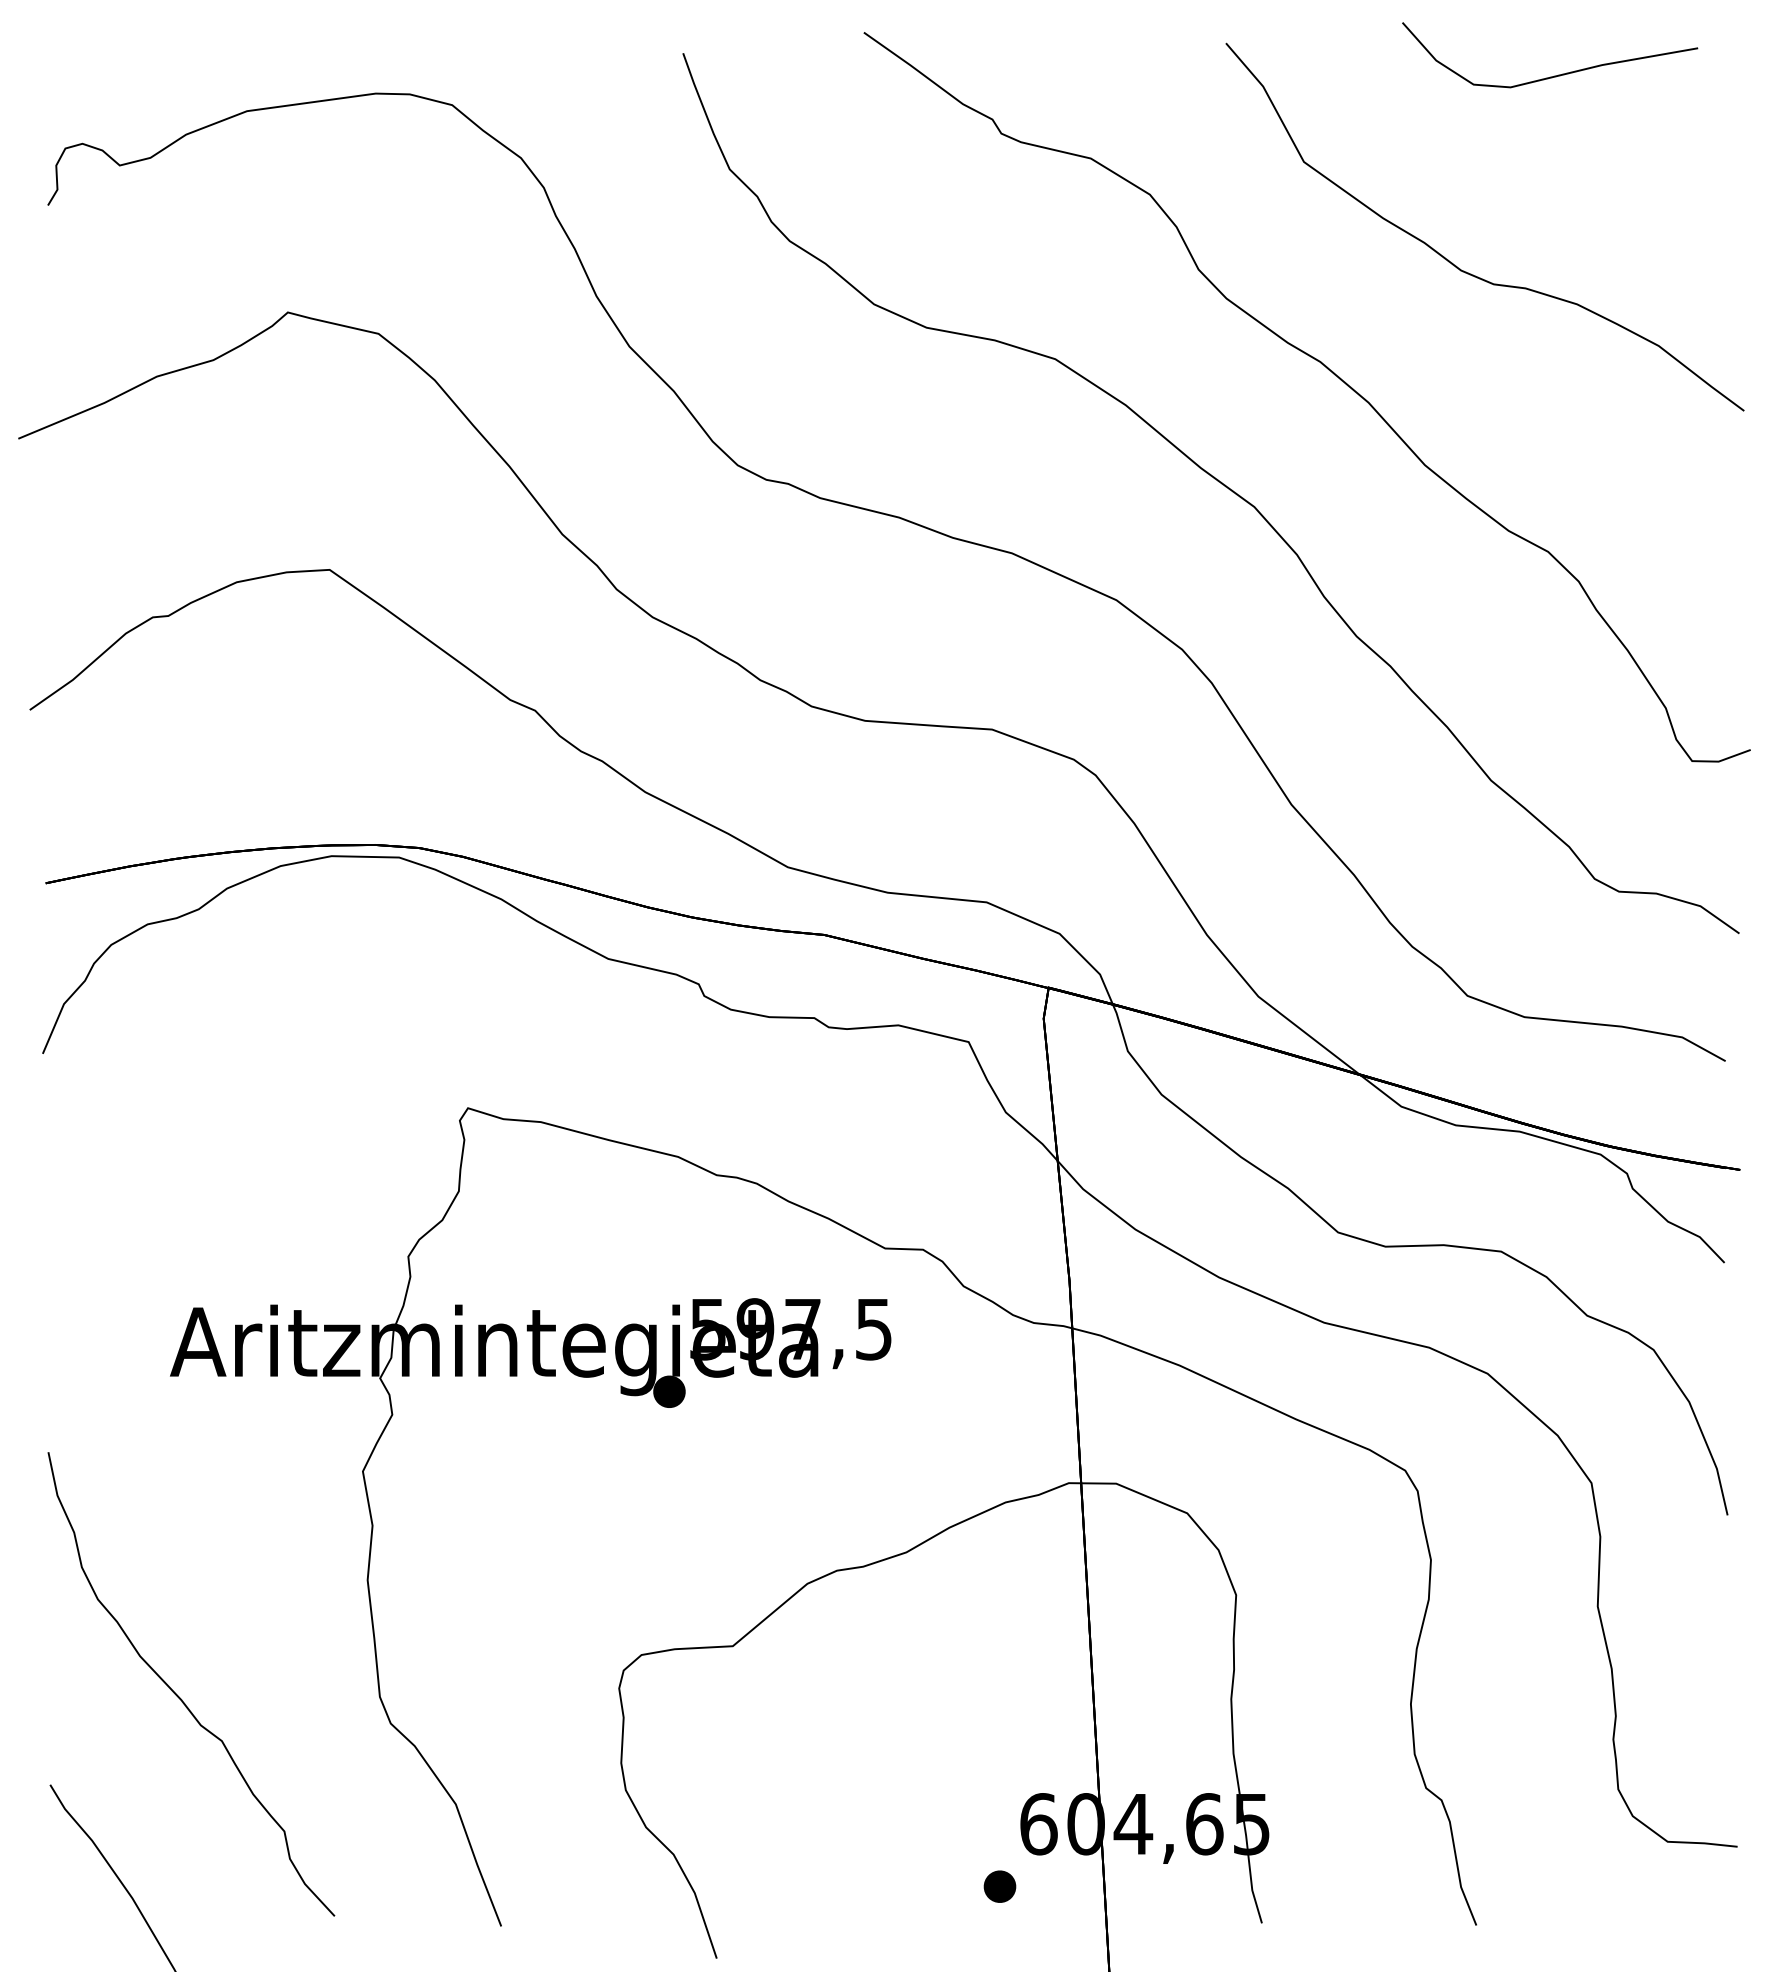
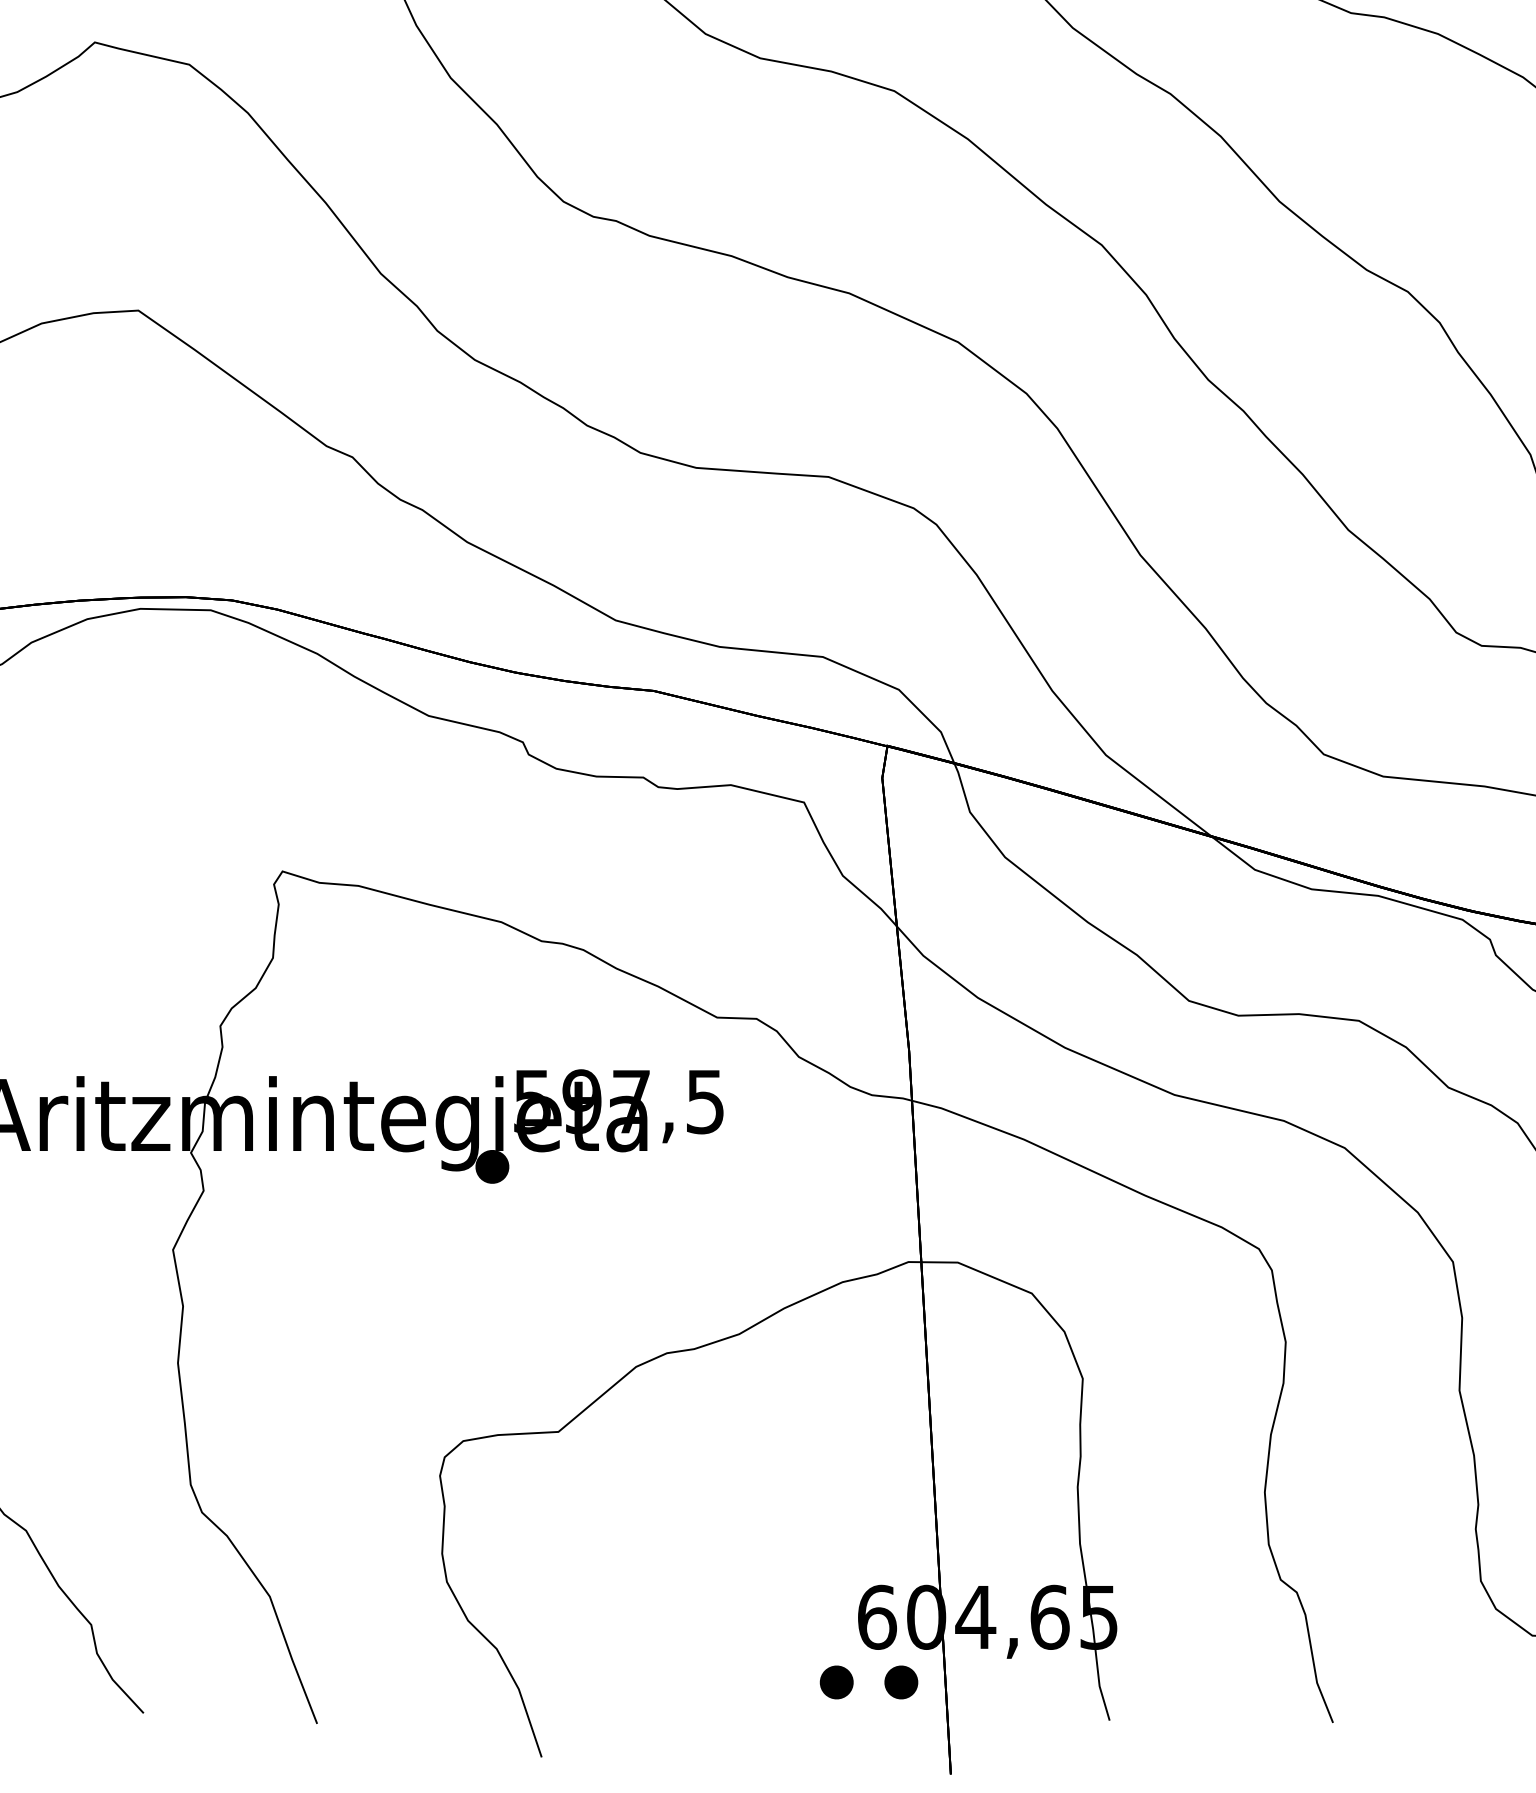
part: (1061, 1886) -> (900, 1682), added

